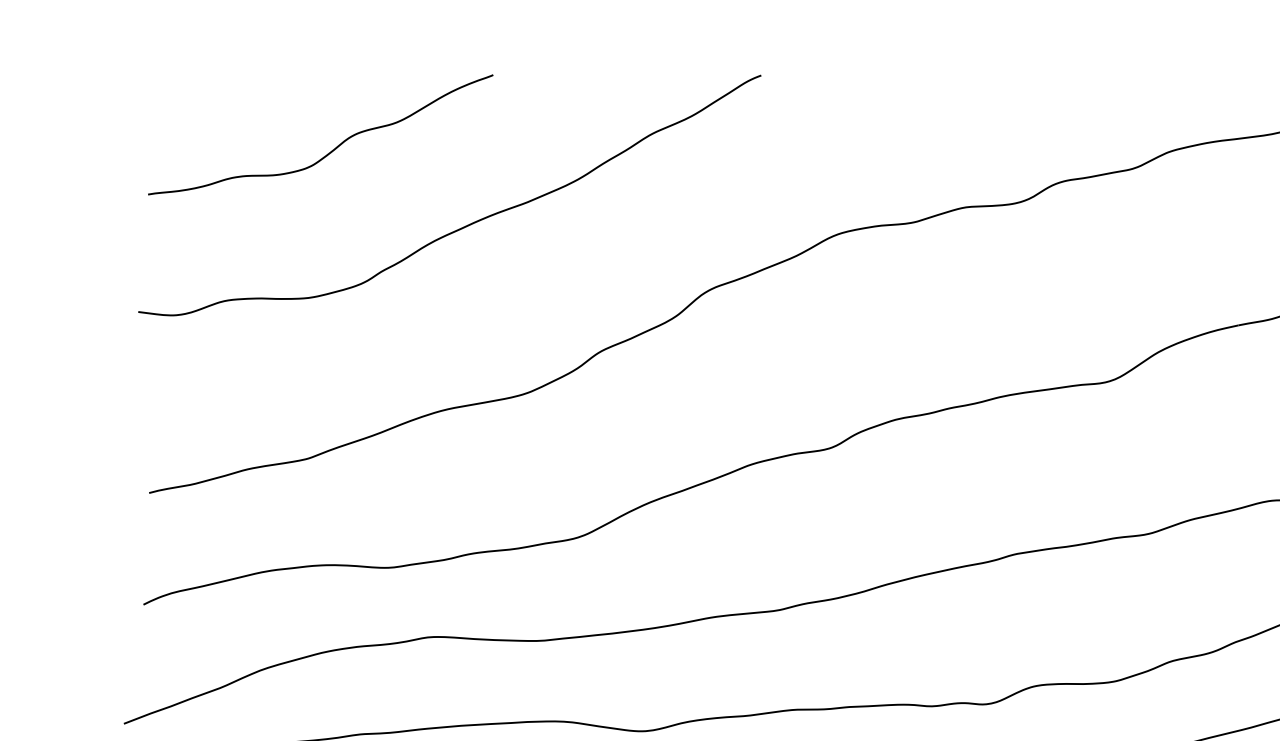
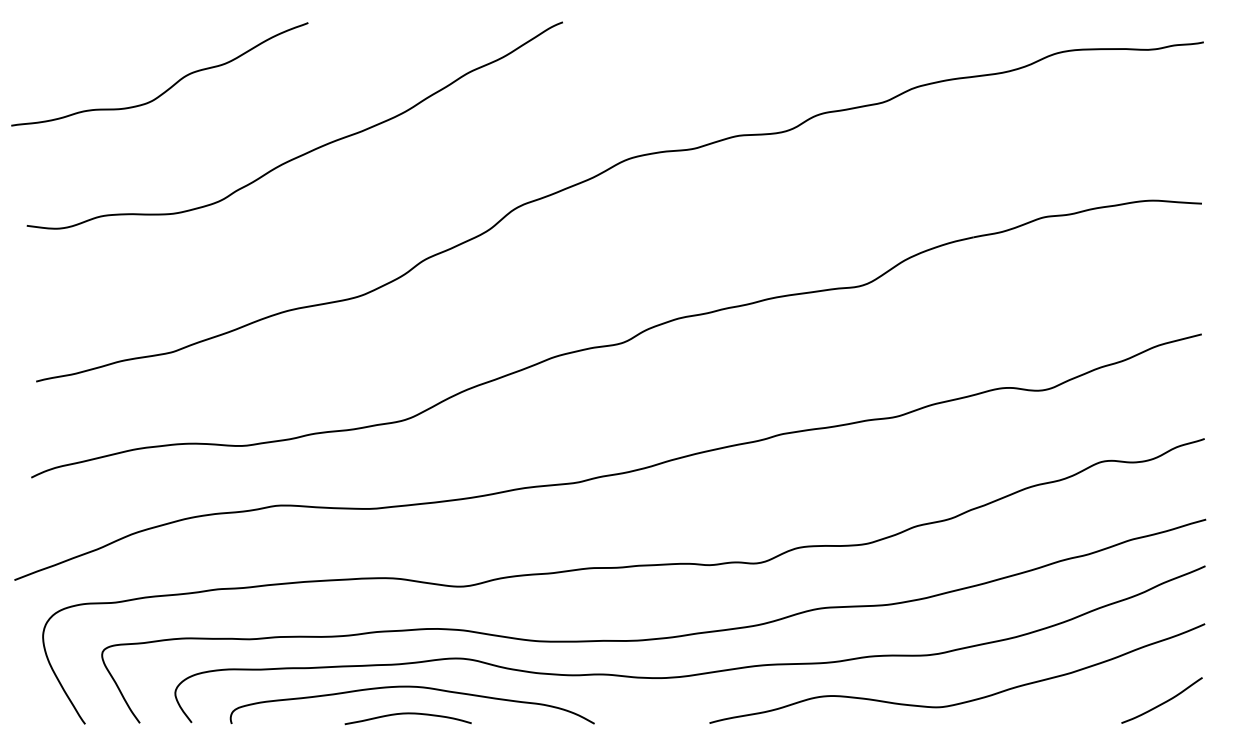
curve: (334, 147) -> (171, 85), moved

